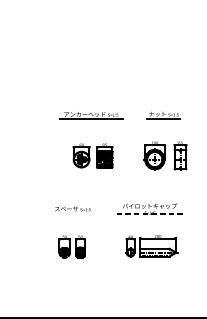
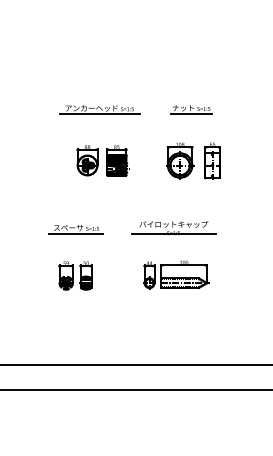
line: (72, 213) -> (76, 233), added
line: (150, 213) -> (174, 233), dashed -> solid

